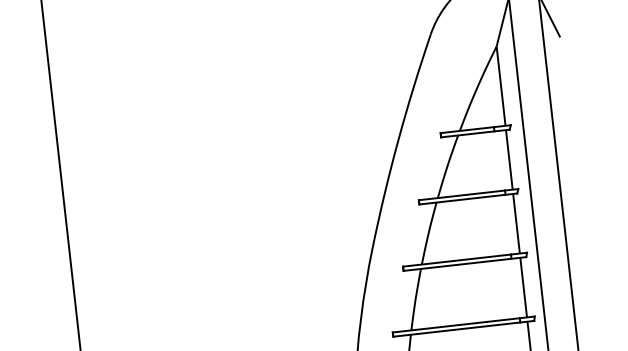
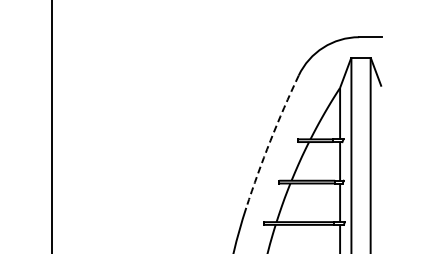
arc: (398, 139) -> (270, 140), solid -> dashed

